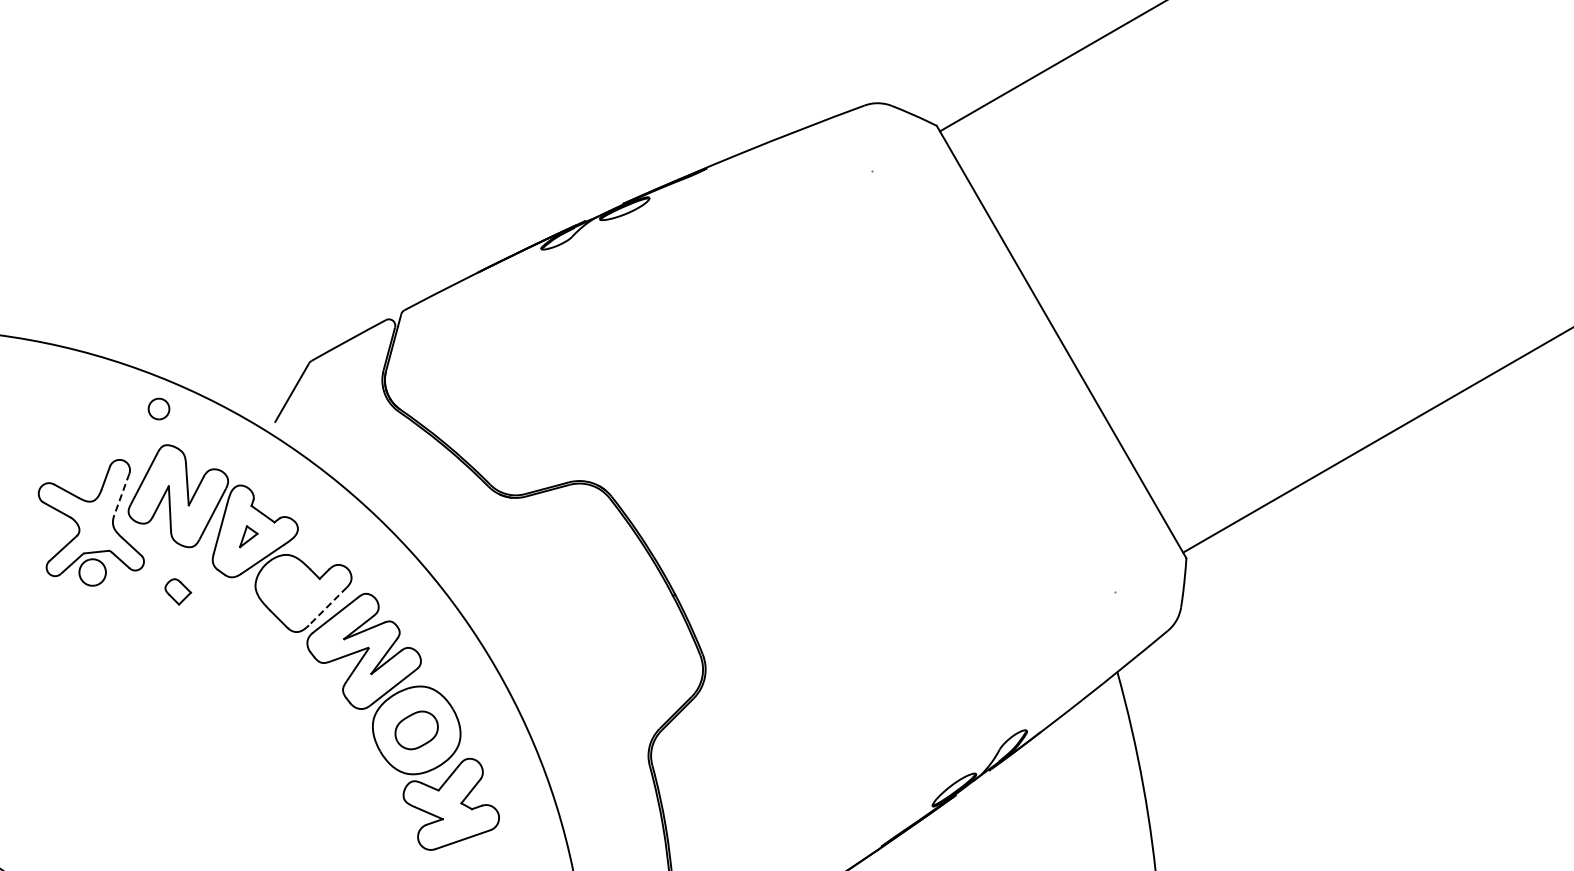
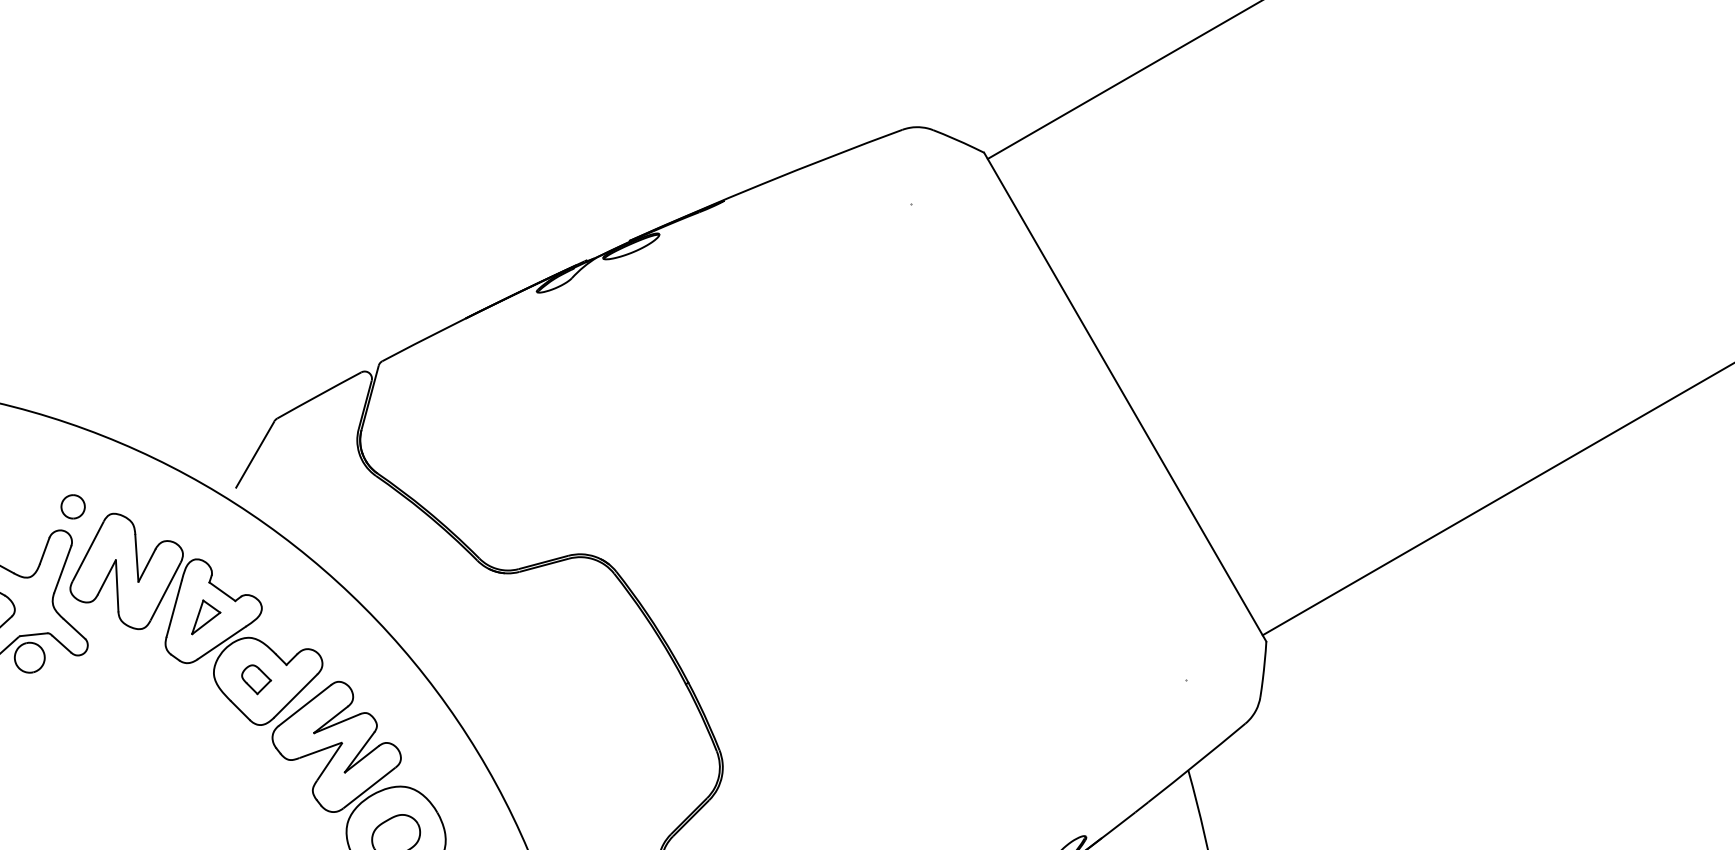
part: (158, 408) -> (72, 506), moved
line: (121, 494) -> (62, 569), dashed -> solid
part: (248, 536) -> (205, 617), size x1.43
part: (178, 591) -> (256, 679), moved
line: (327, 606) -> (295, 696), dashed -> solid

